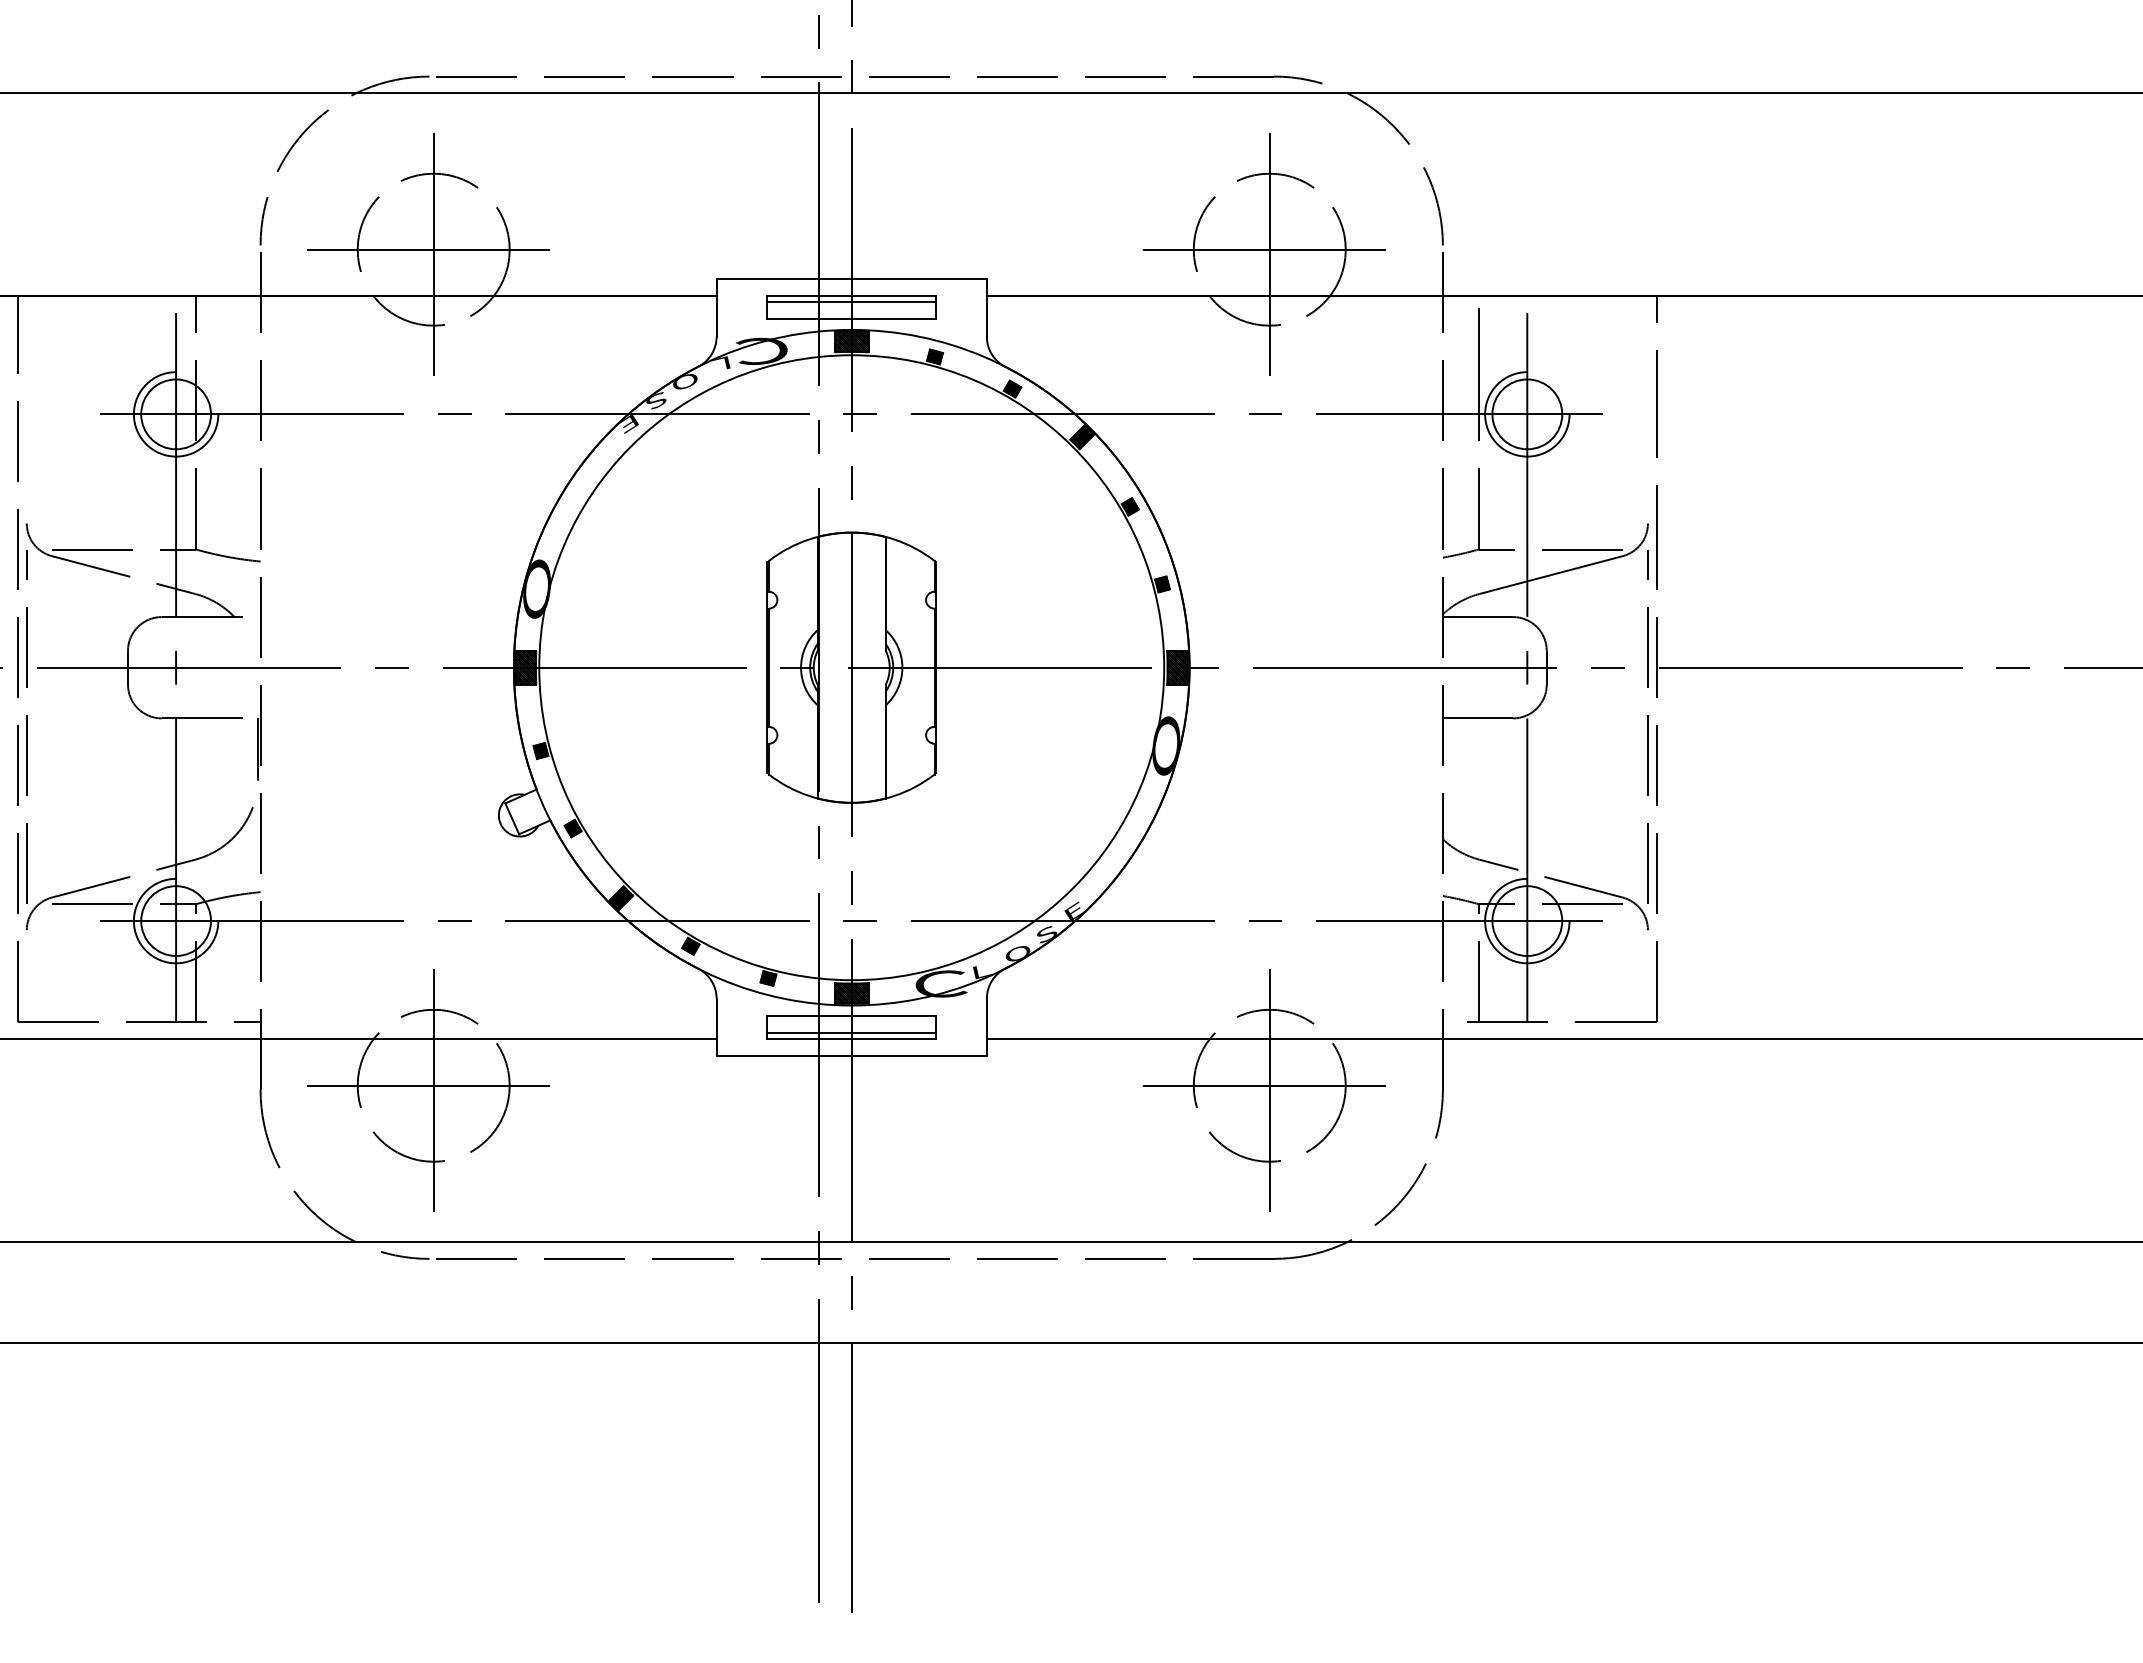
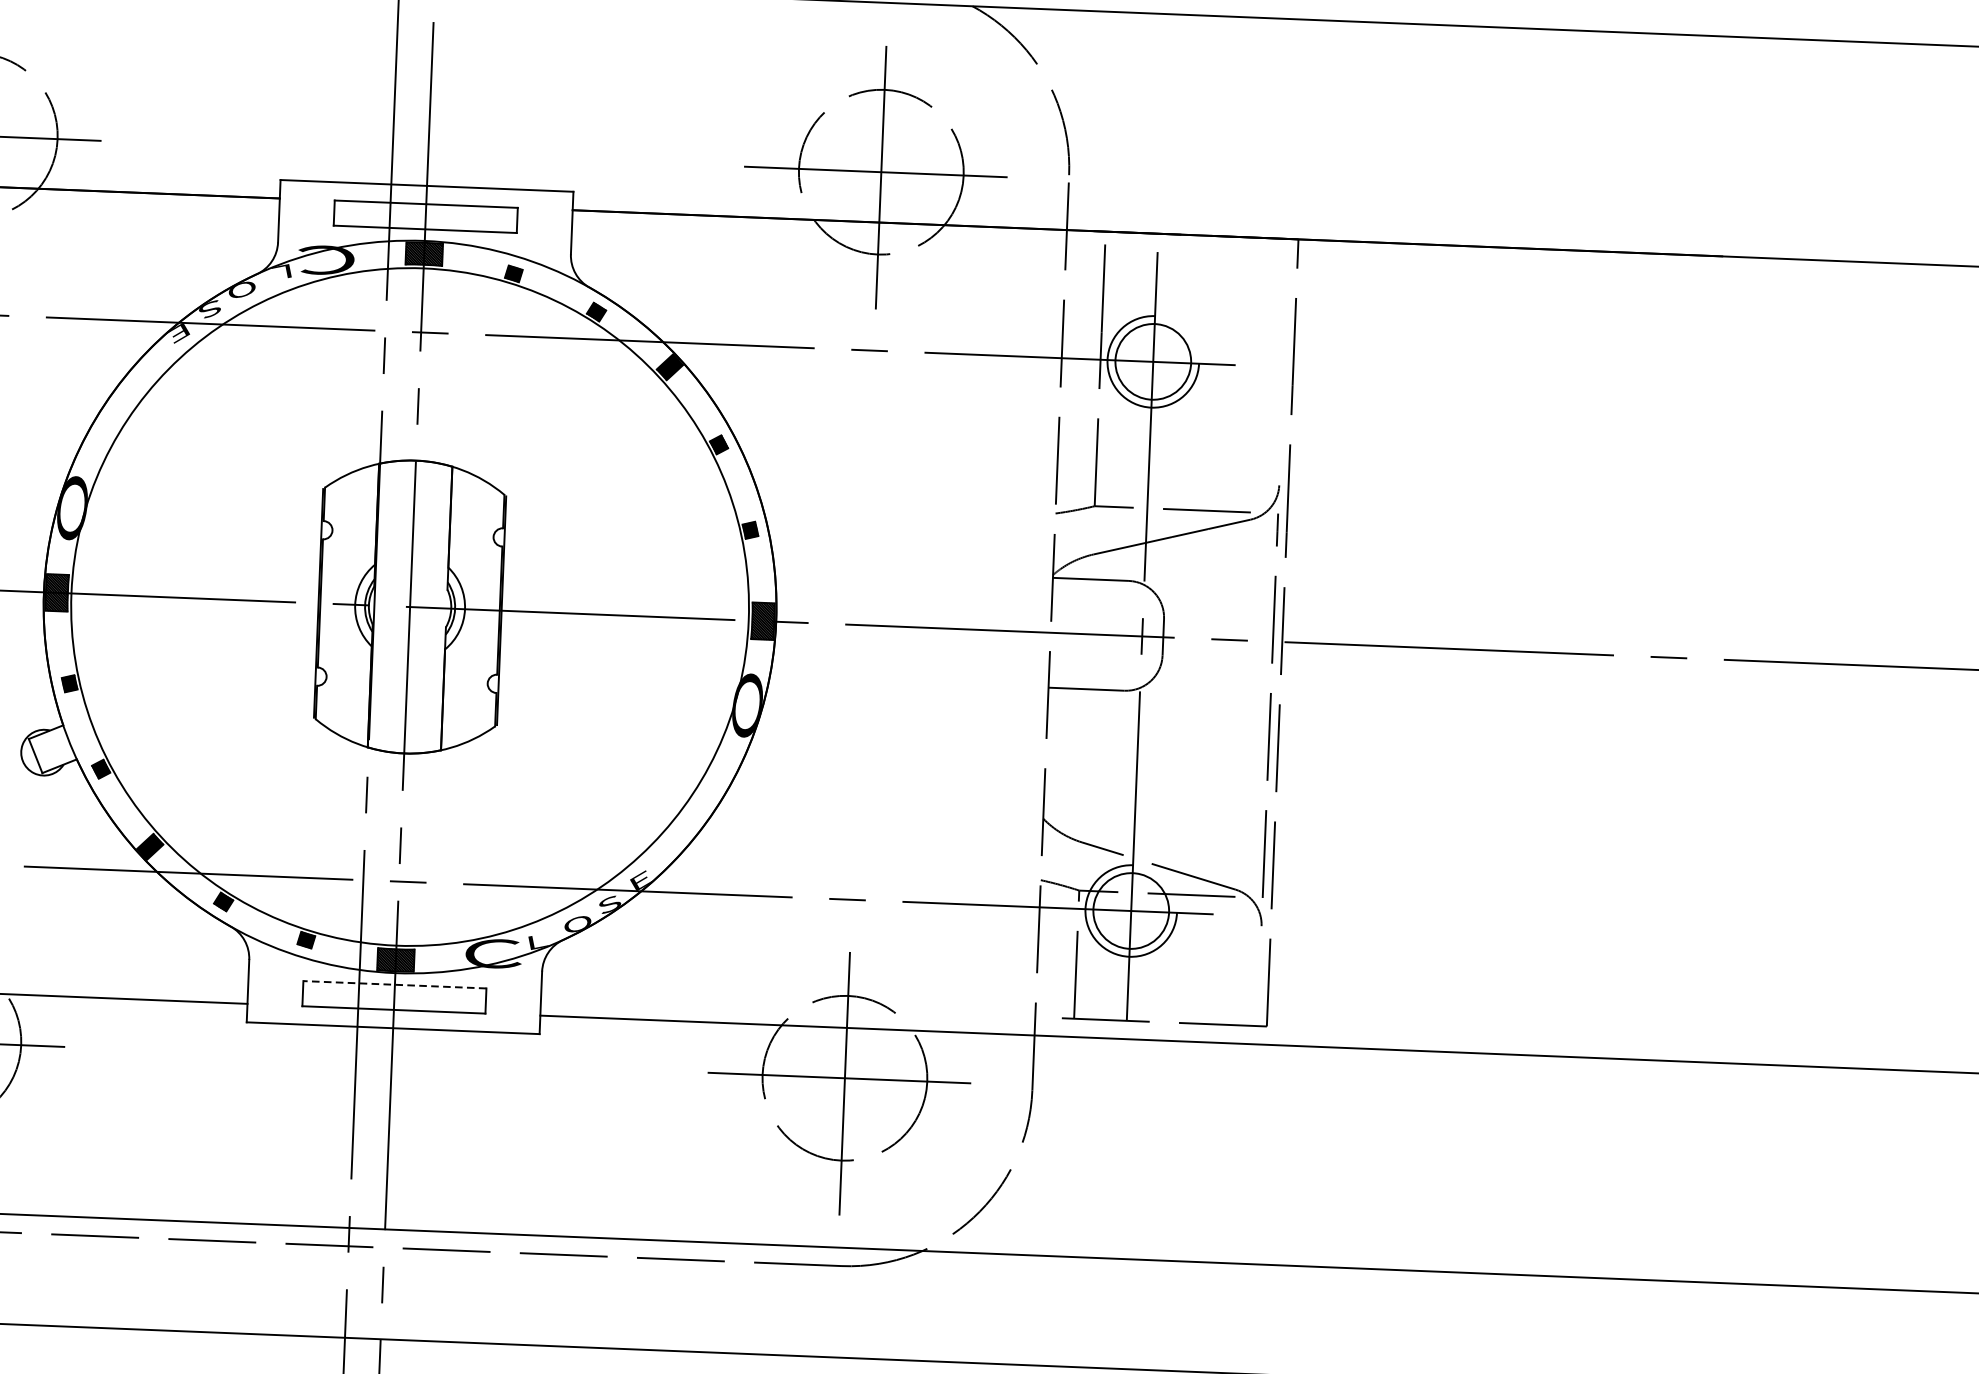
line: (851, 302) -> (425, 211), removed
line: (851, 1016) -> (394, 985), solid -> dashed
line: (851, 1033) -> (393, 1003), removed

